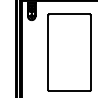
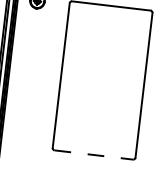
line: (70, 91) -> (95, 155), solid -> dashed

